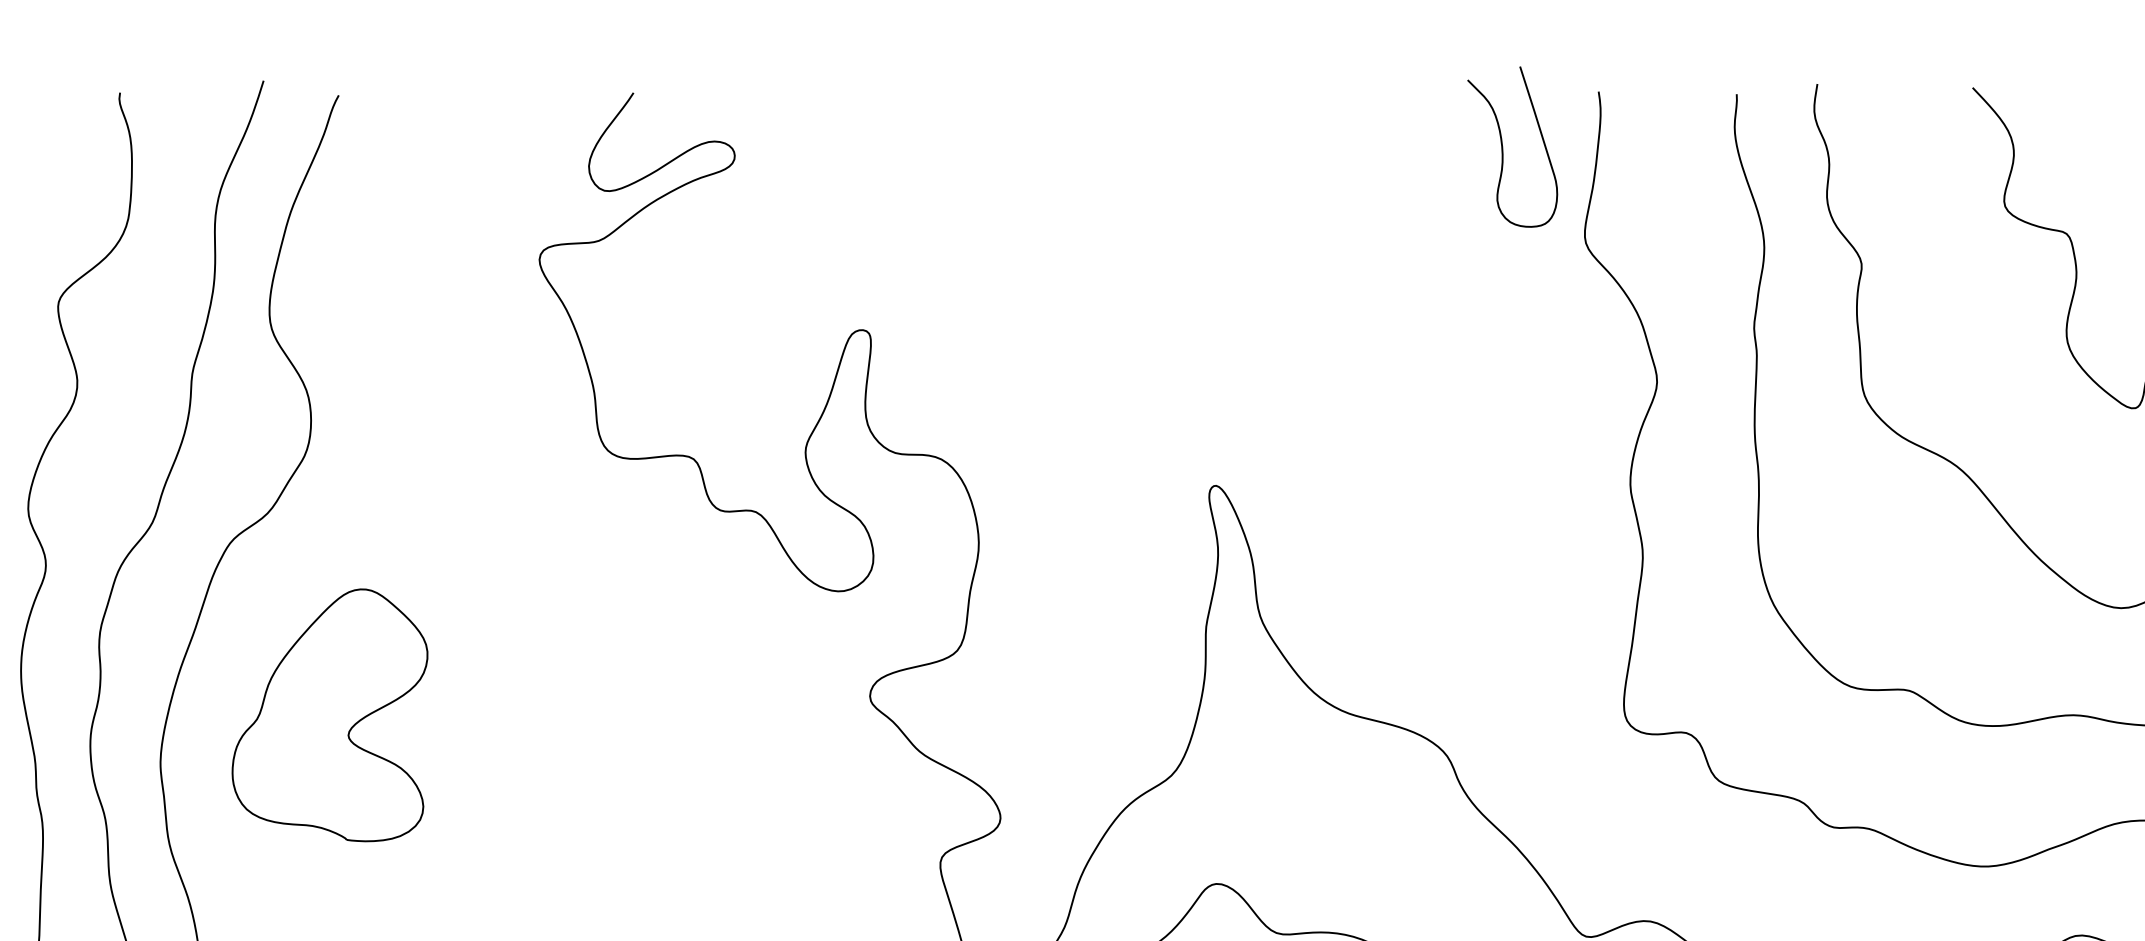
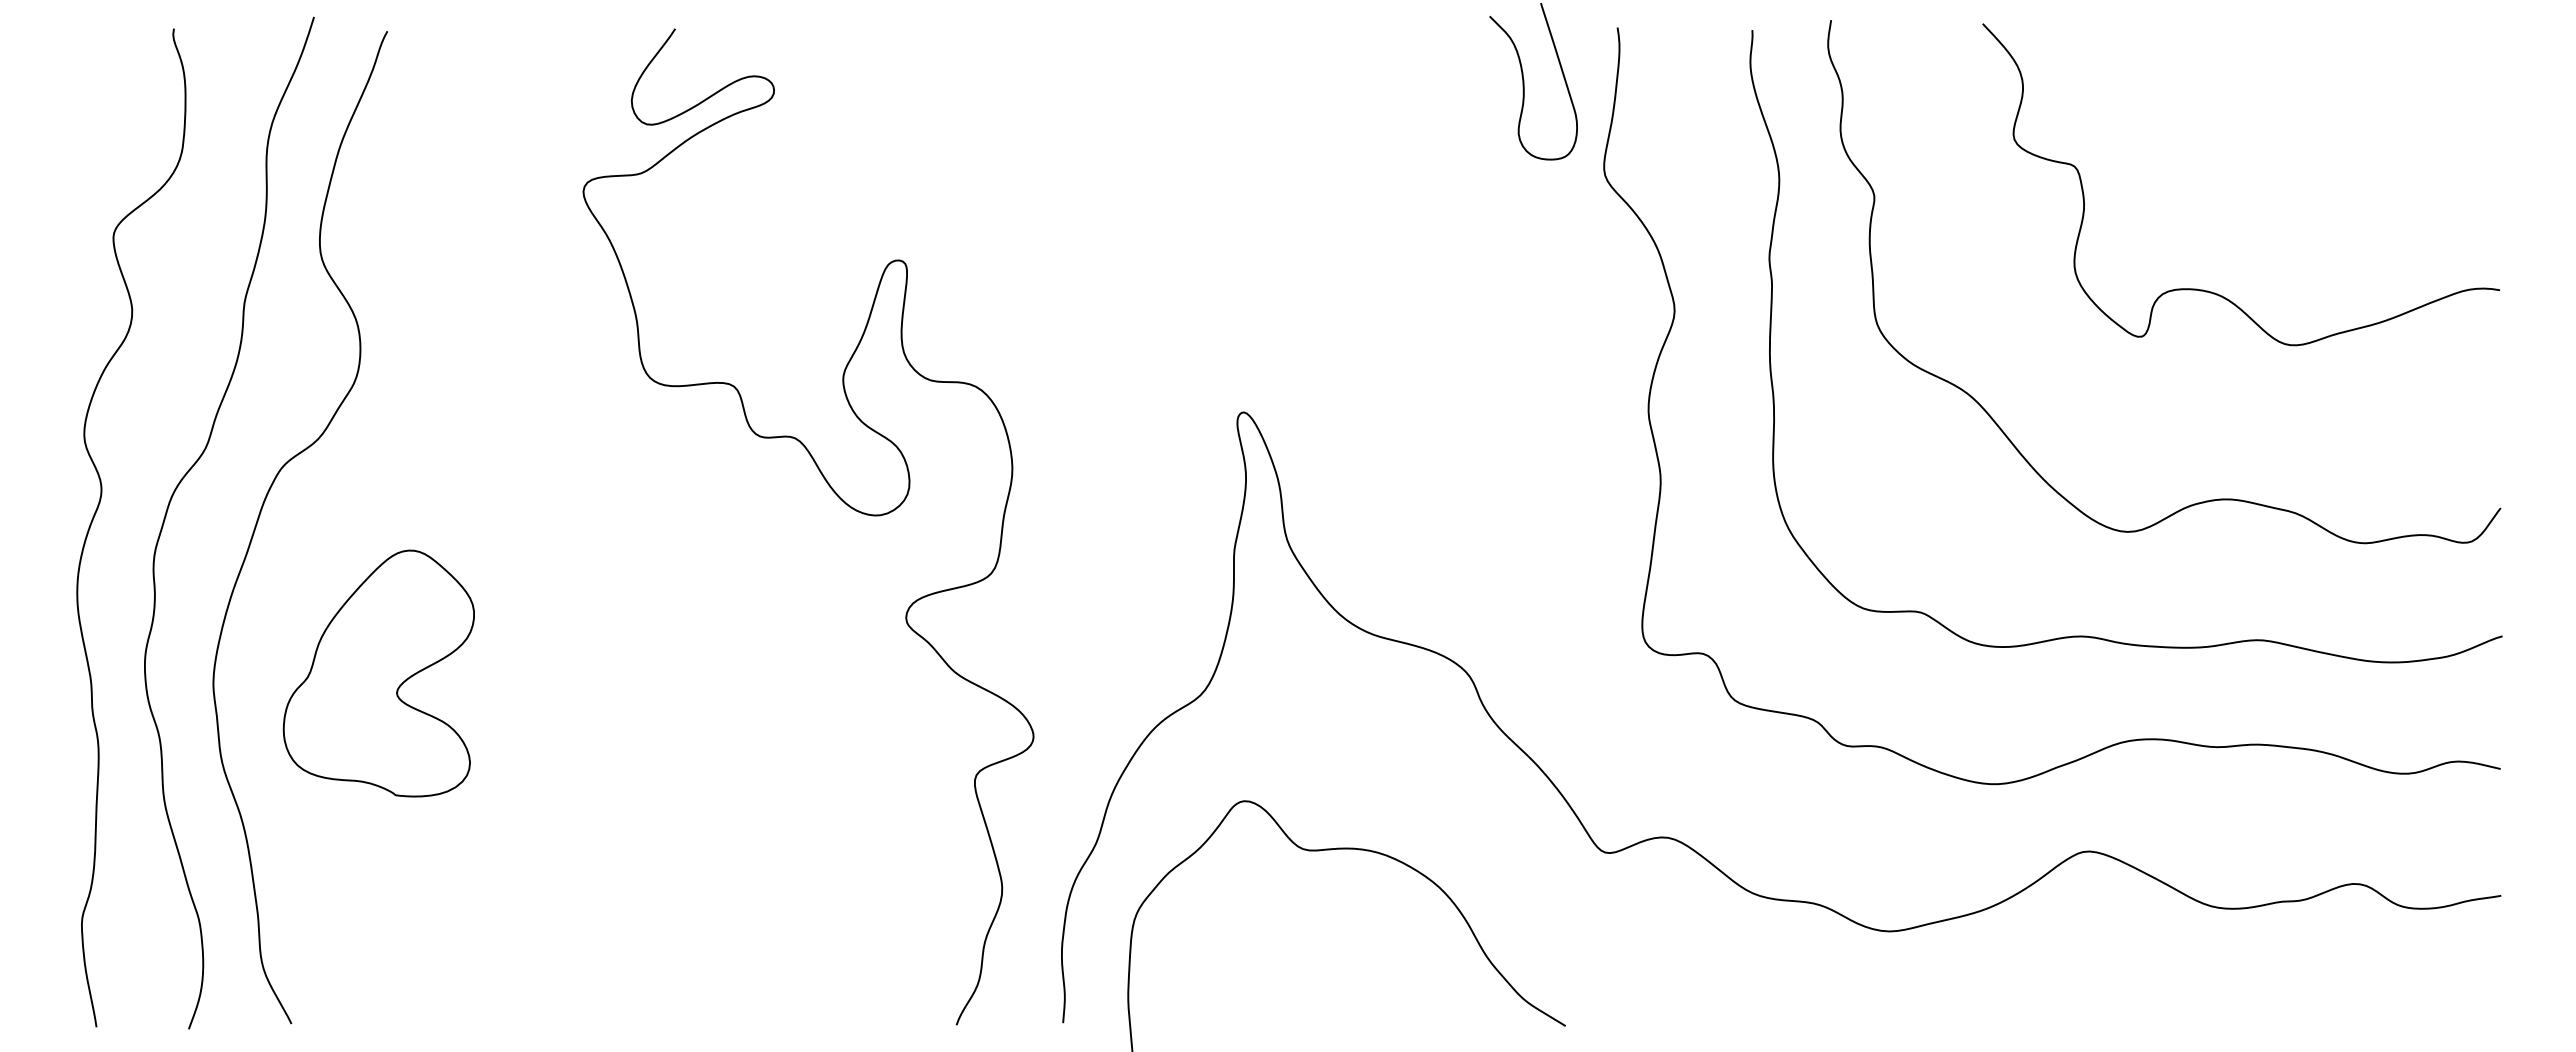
part: (329, 715) -> (378, 673), moved

